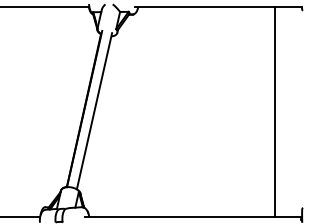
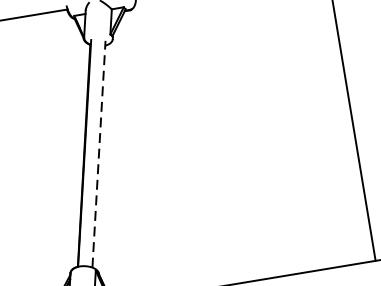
line: (94, 110) -> (98, 153), solid -> dashed

